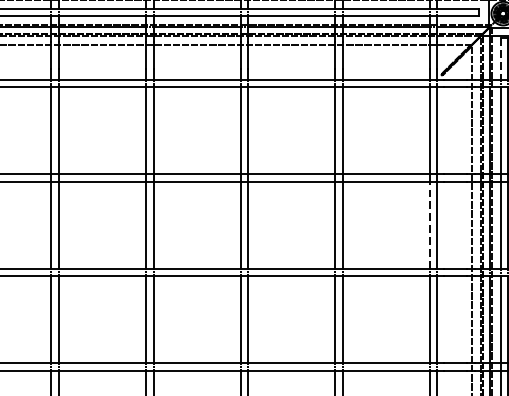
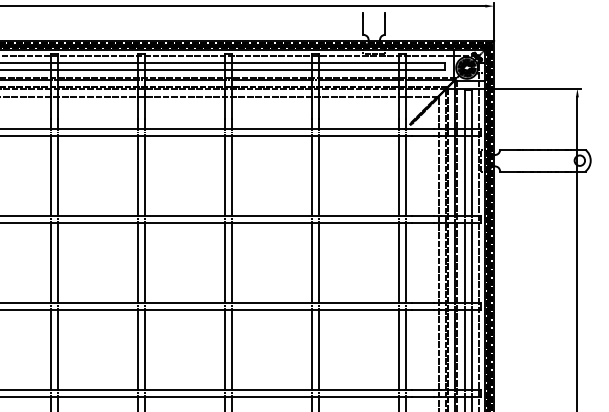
line: (500, 59) -> (464, 110), dashed -> solid
line: (429, 224) -> (399, 262), dashed -> solid

